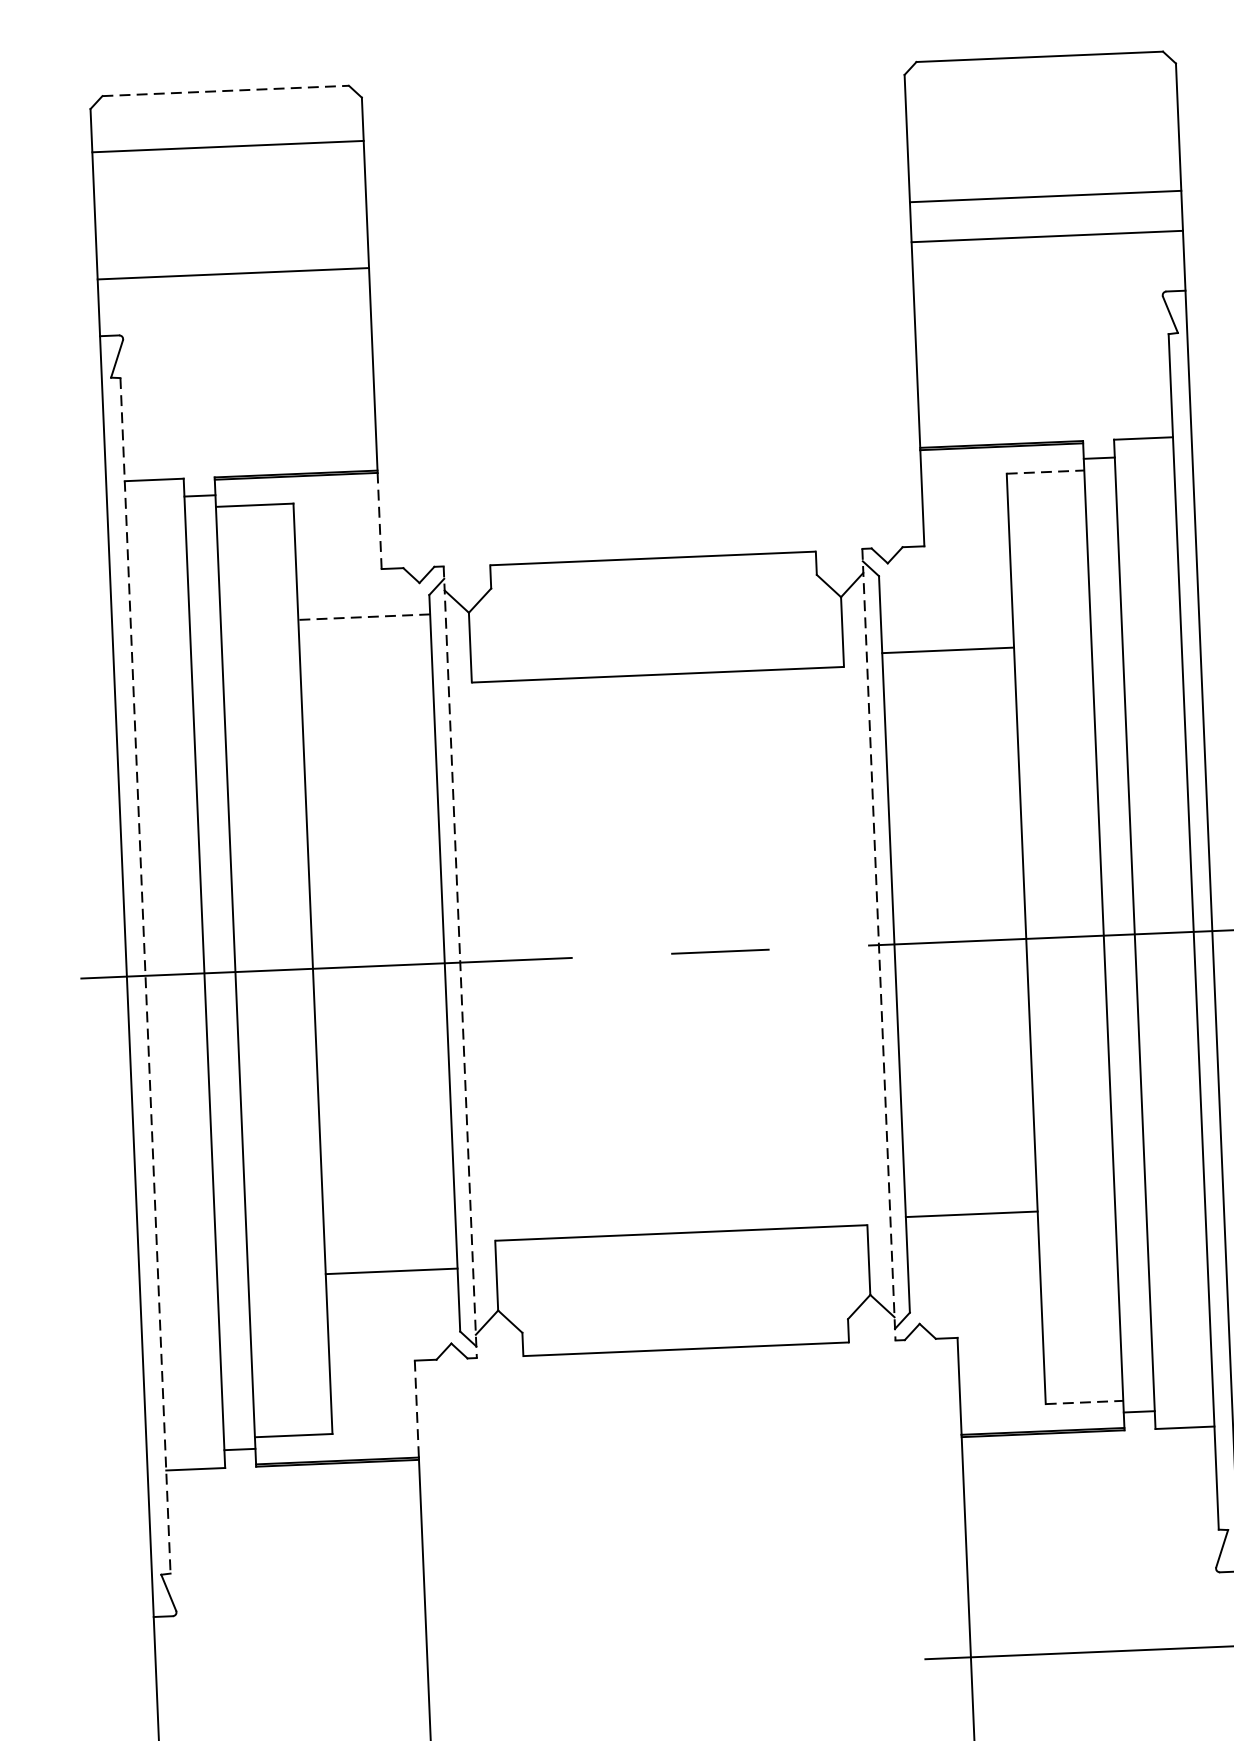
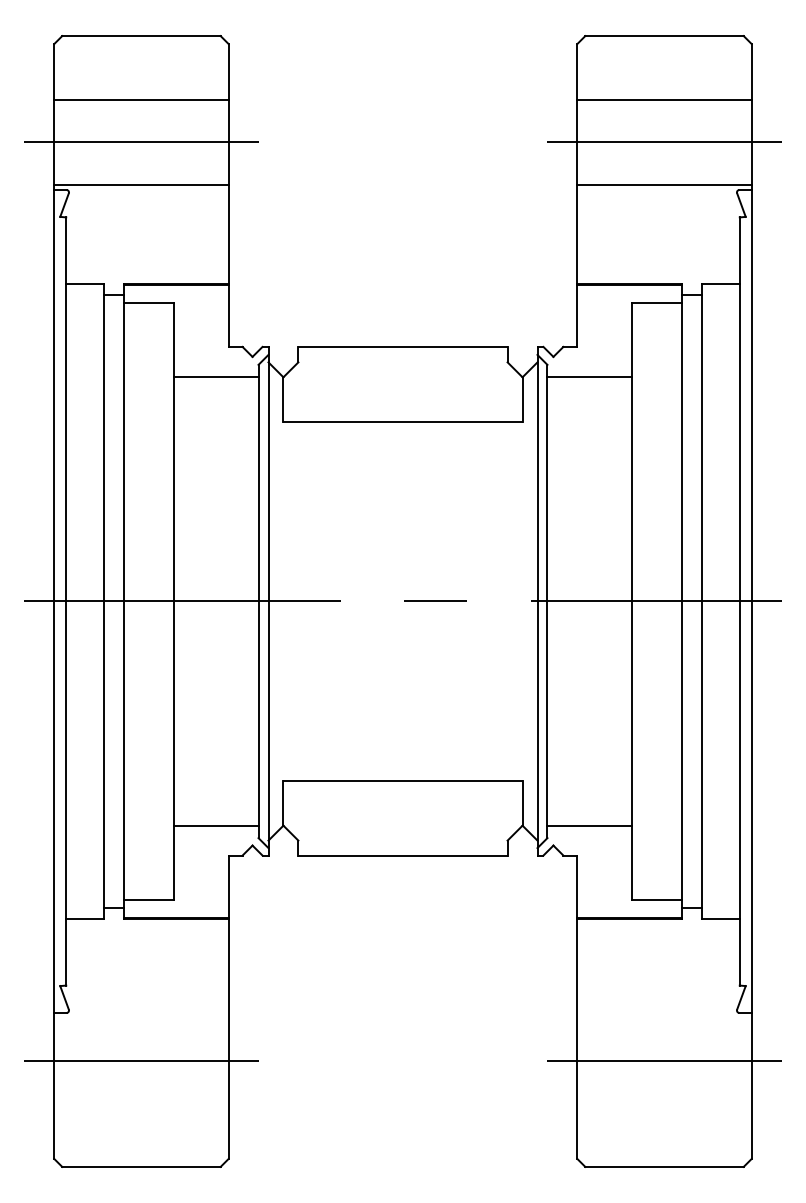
line: (225, 91) -> (141, 36), dashed -> solid
line: (228, 146) -> (141, 99), moved
line: (1045, 195) -> (664, 99), moved
line: (1046, 222) -> (664, 142), added
line: (1047, 236) -> (664, 184), moved
line: (232, 256) -> (141, 142), added
line: (233, 273) -> (141, 184), moved
line: (1046, 471) -> (657, 302), dashed -> solid
line: (379, 521) -> (228, 316), dashed -> solid
line: (363, 617) -> (215, 377), dashed -> solid
line: (947, 650) -> (589, 377), moved
line: (878, 945) -> (537, 601), dashed -> solid
line: (460, 962) -> (268, 601), dashed -> solid
line: (145, 975) -> (66, 601), dashed -> solid
line: (971, 1214) -> (589, 825), moved
line: (390, 1271) -> (215, 825), moved
line: (1085, 1402) -> (657, 900), dashed -> solid
line: (416, 1410) -> (228, 887), dashed -> solid
line: (292, 1685) -> (141, 1060), added

